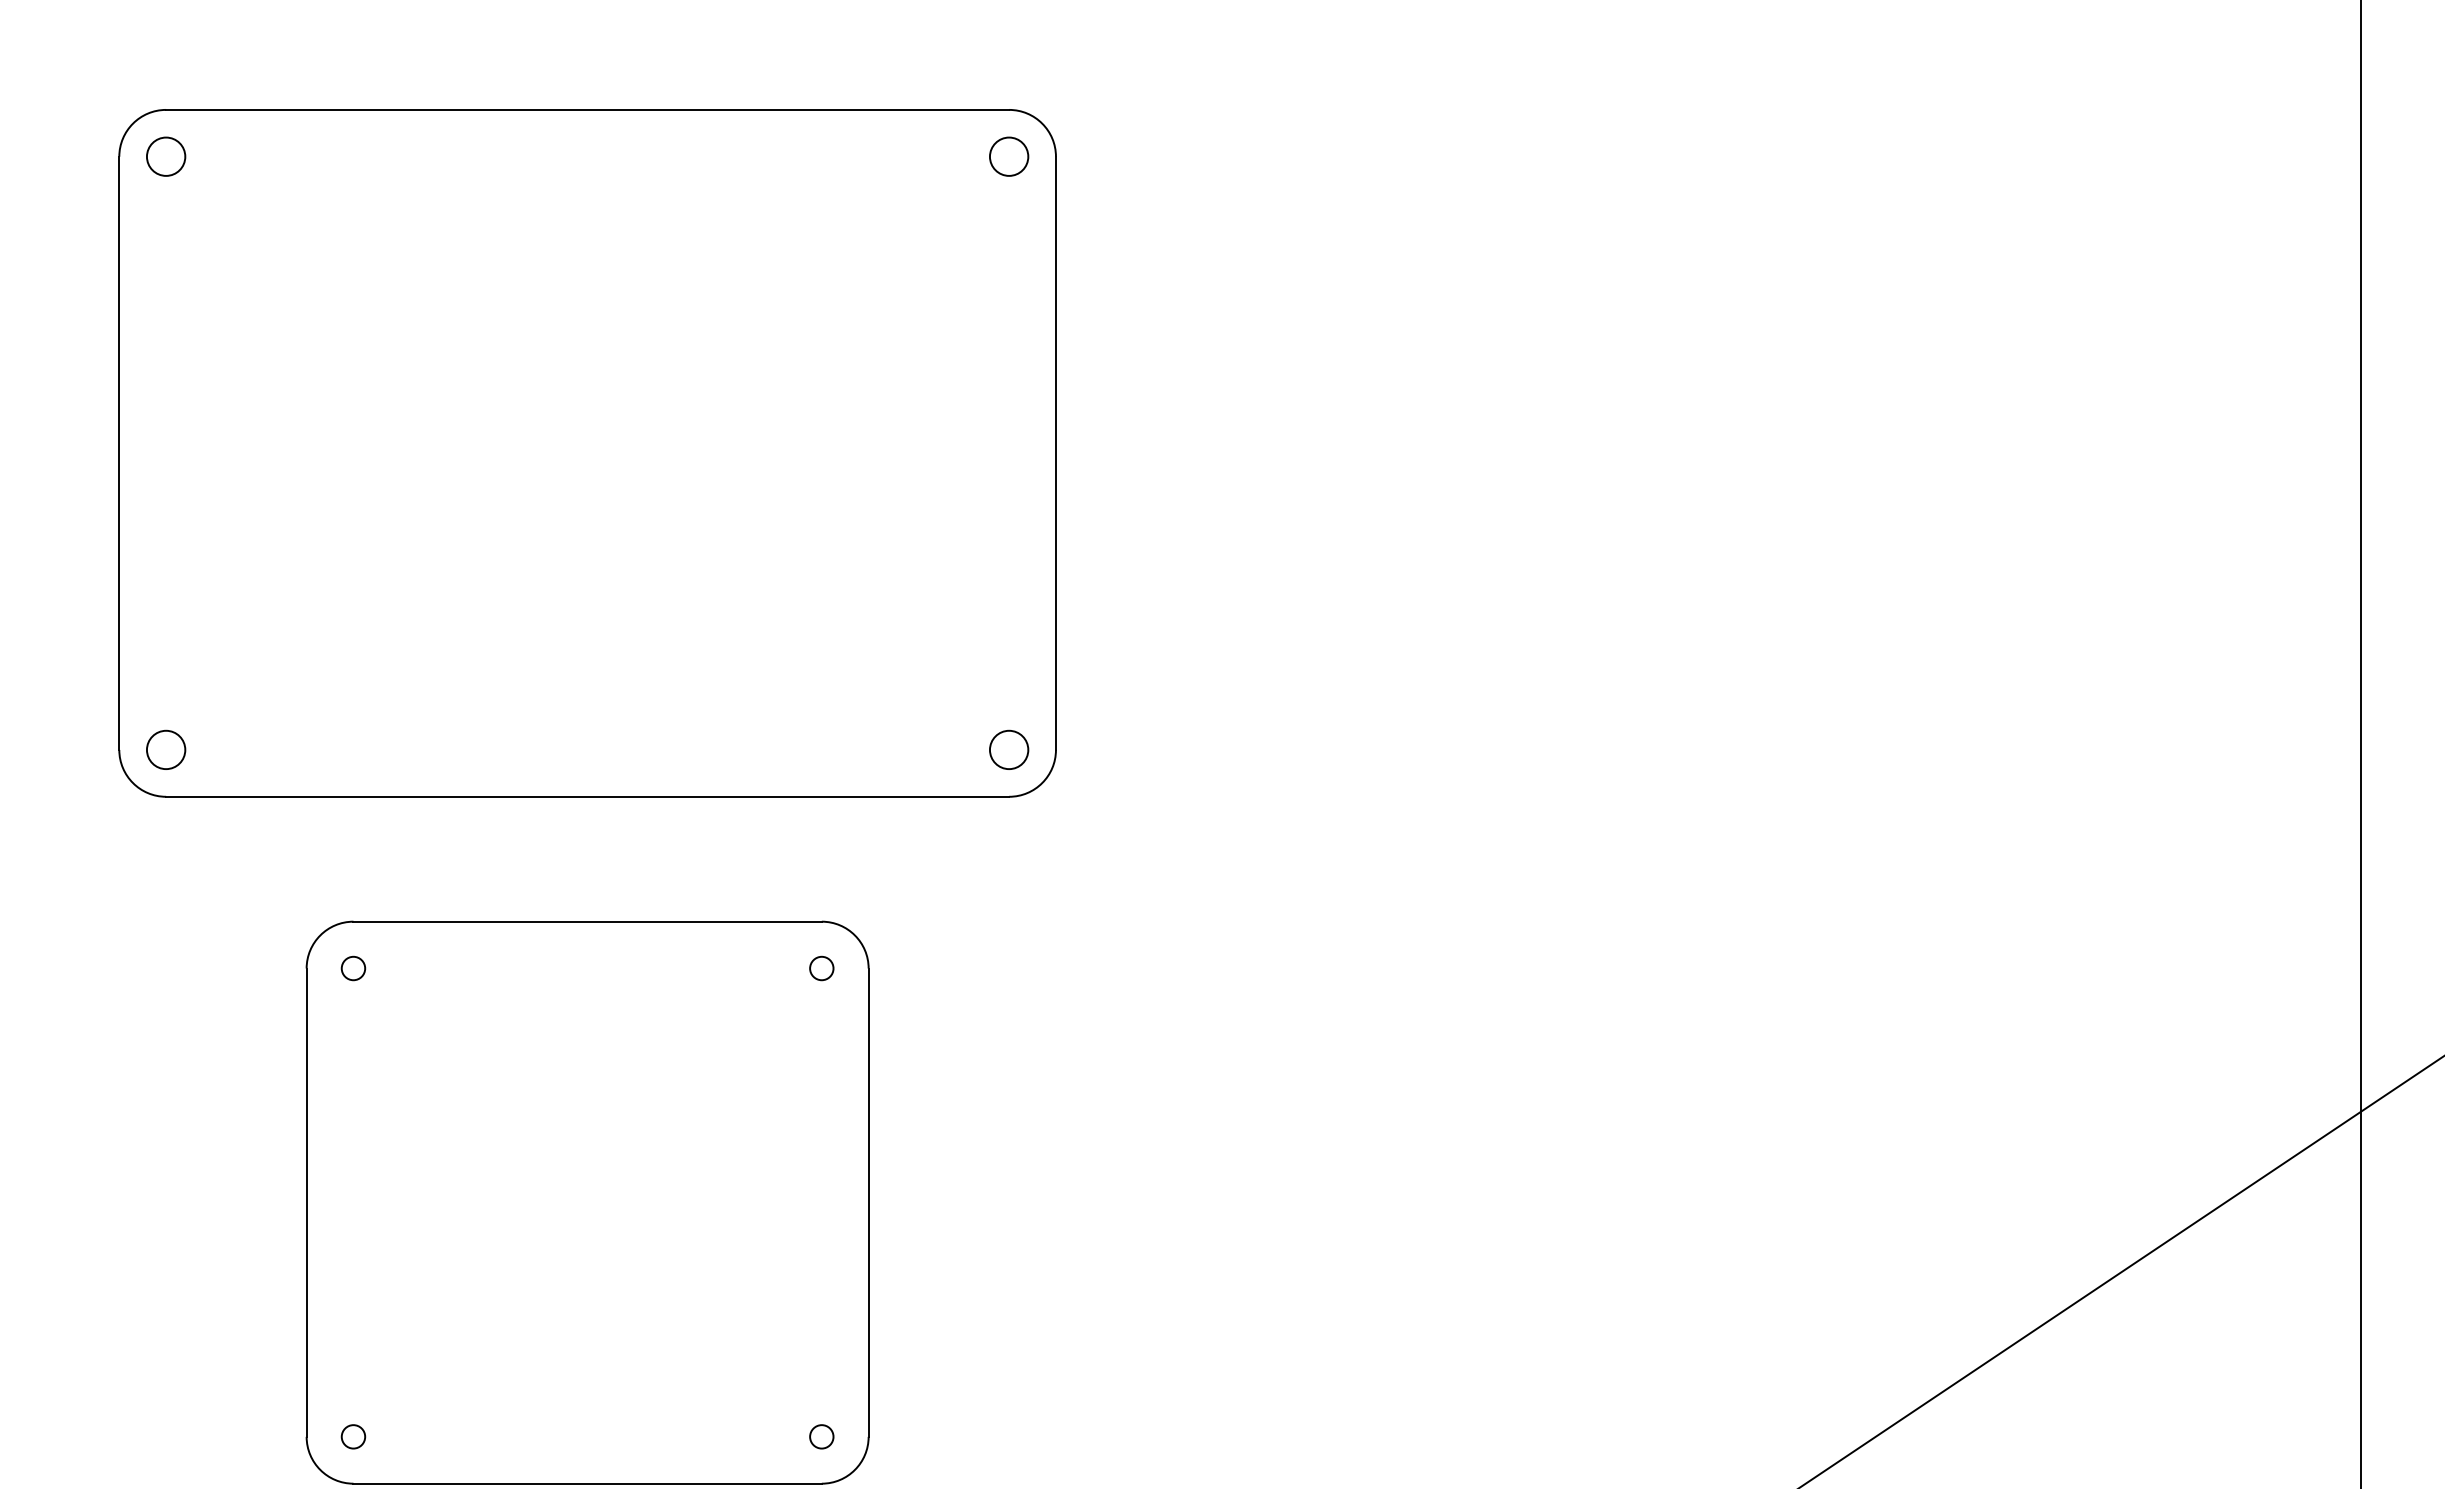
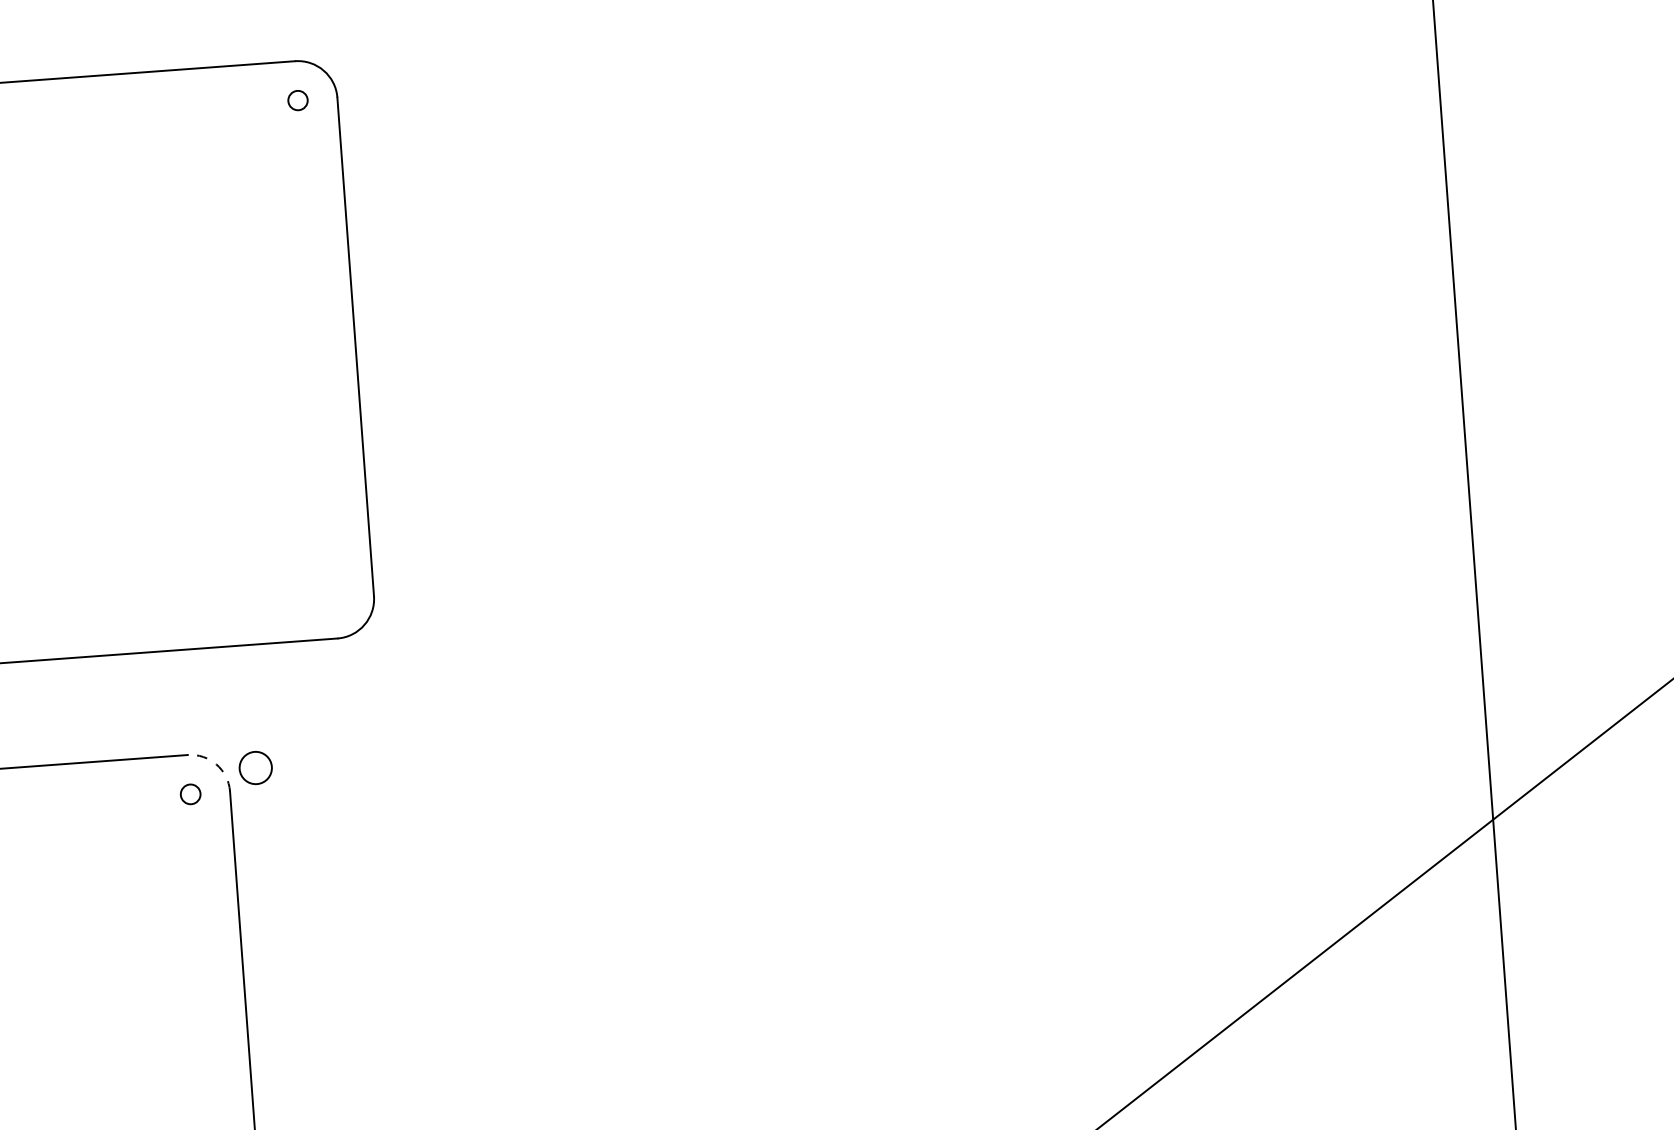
circle: (1008, 156) -> (297, 100), size x0.6
circle: (1009, 749) -> (256, 767), moved
arc: (854, 935) -> (216, 764), solid -> dashed

